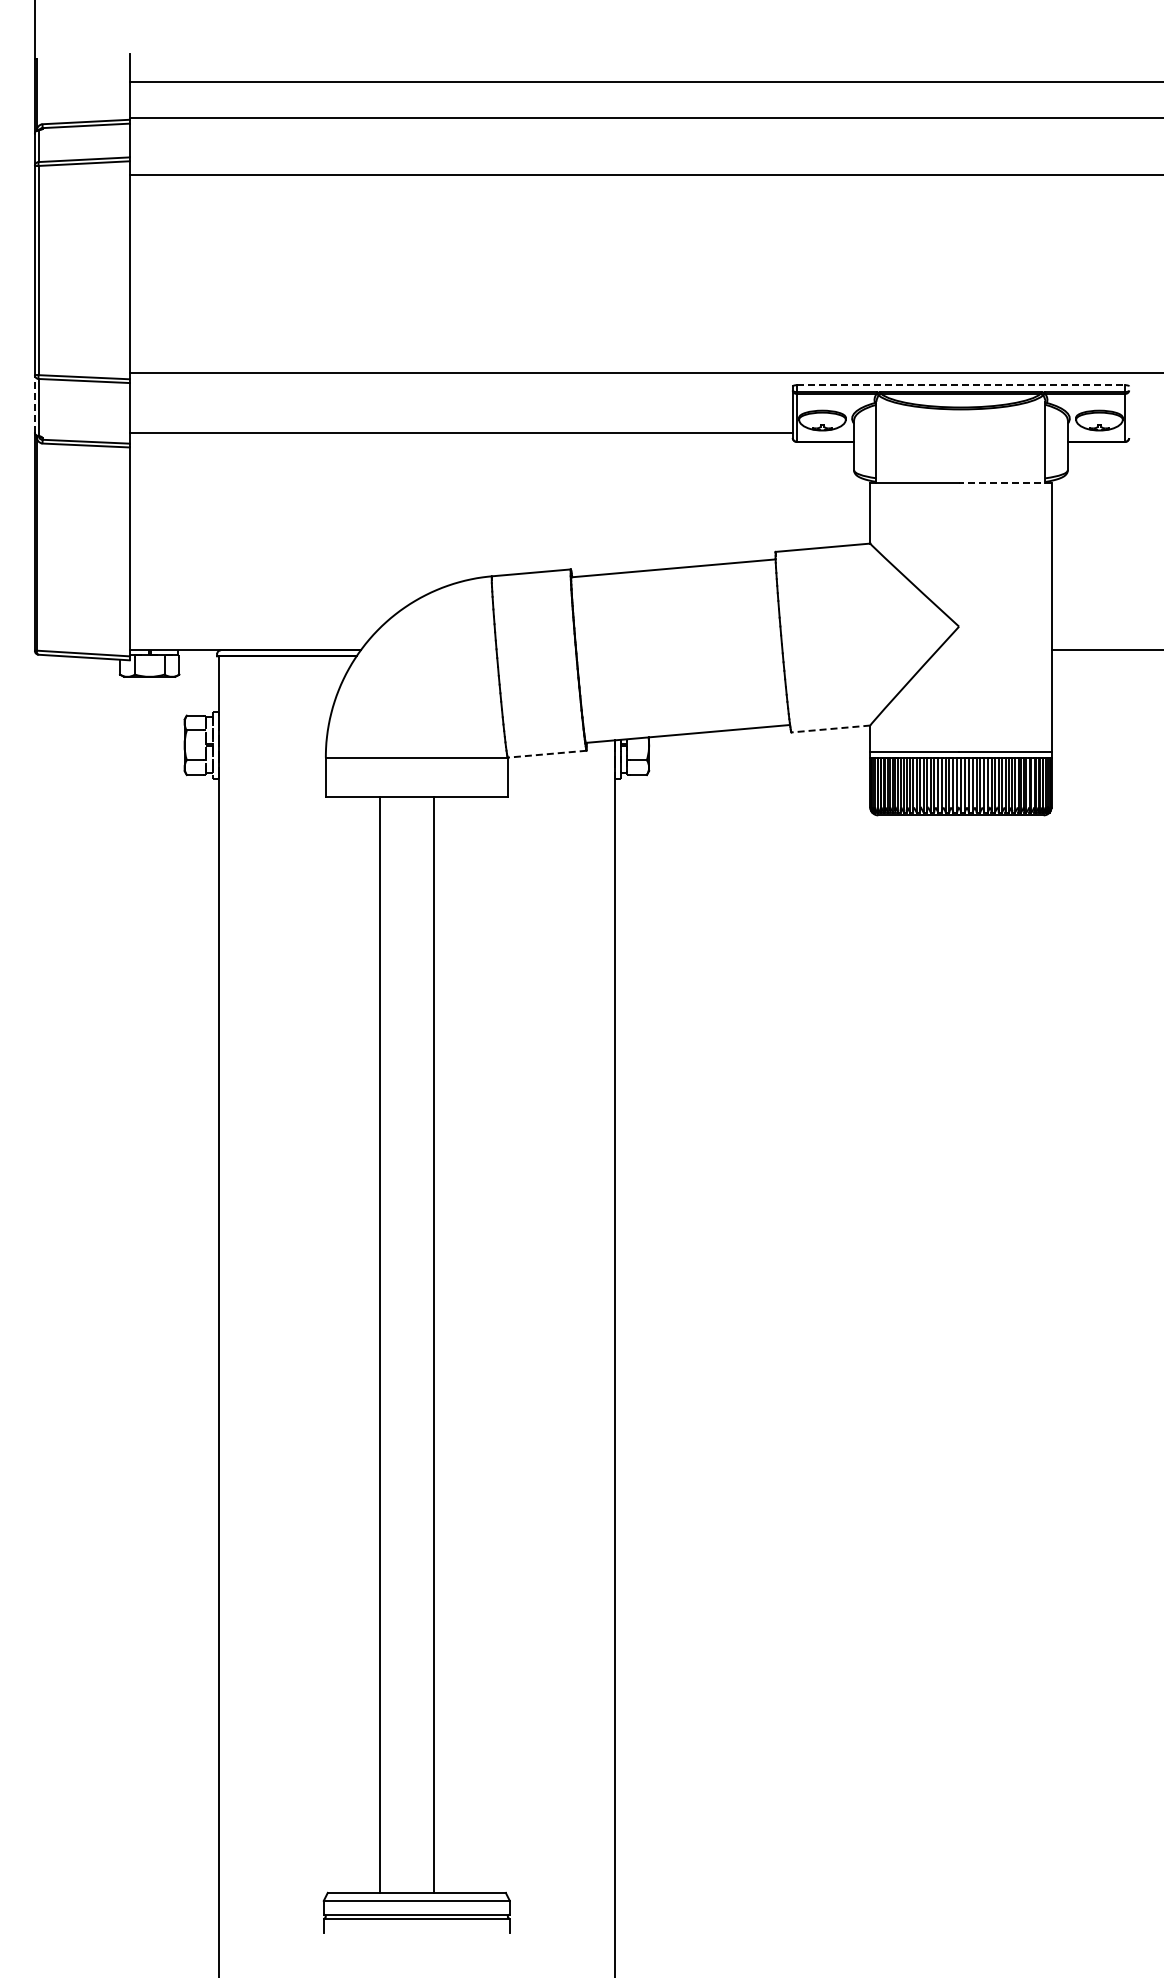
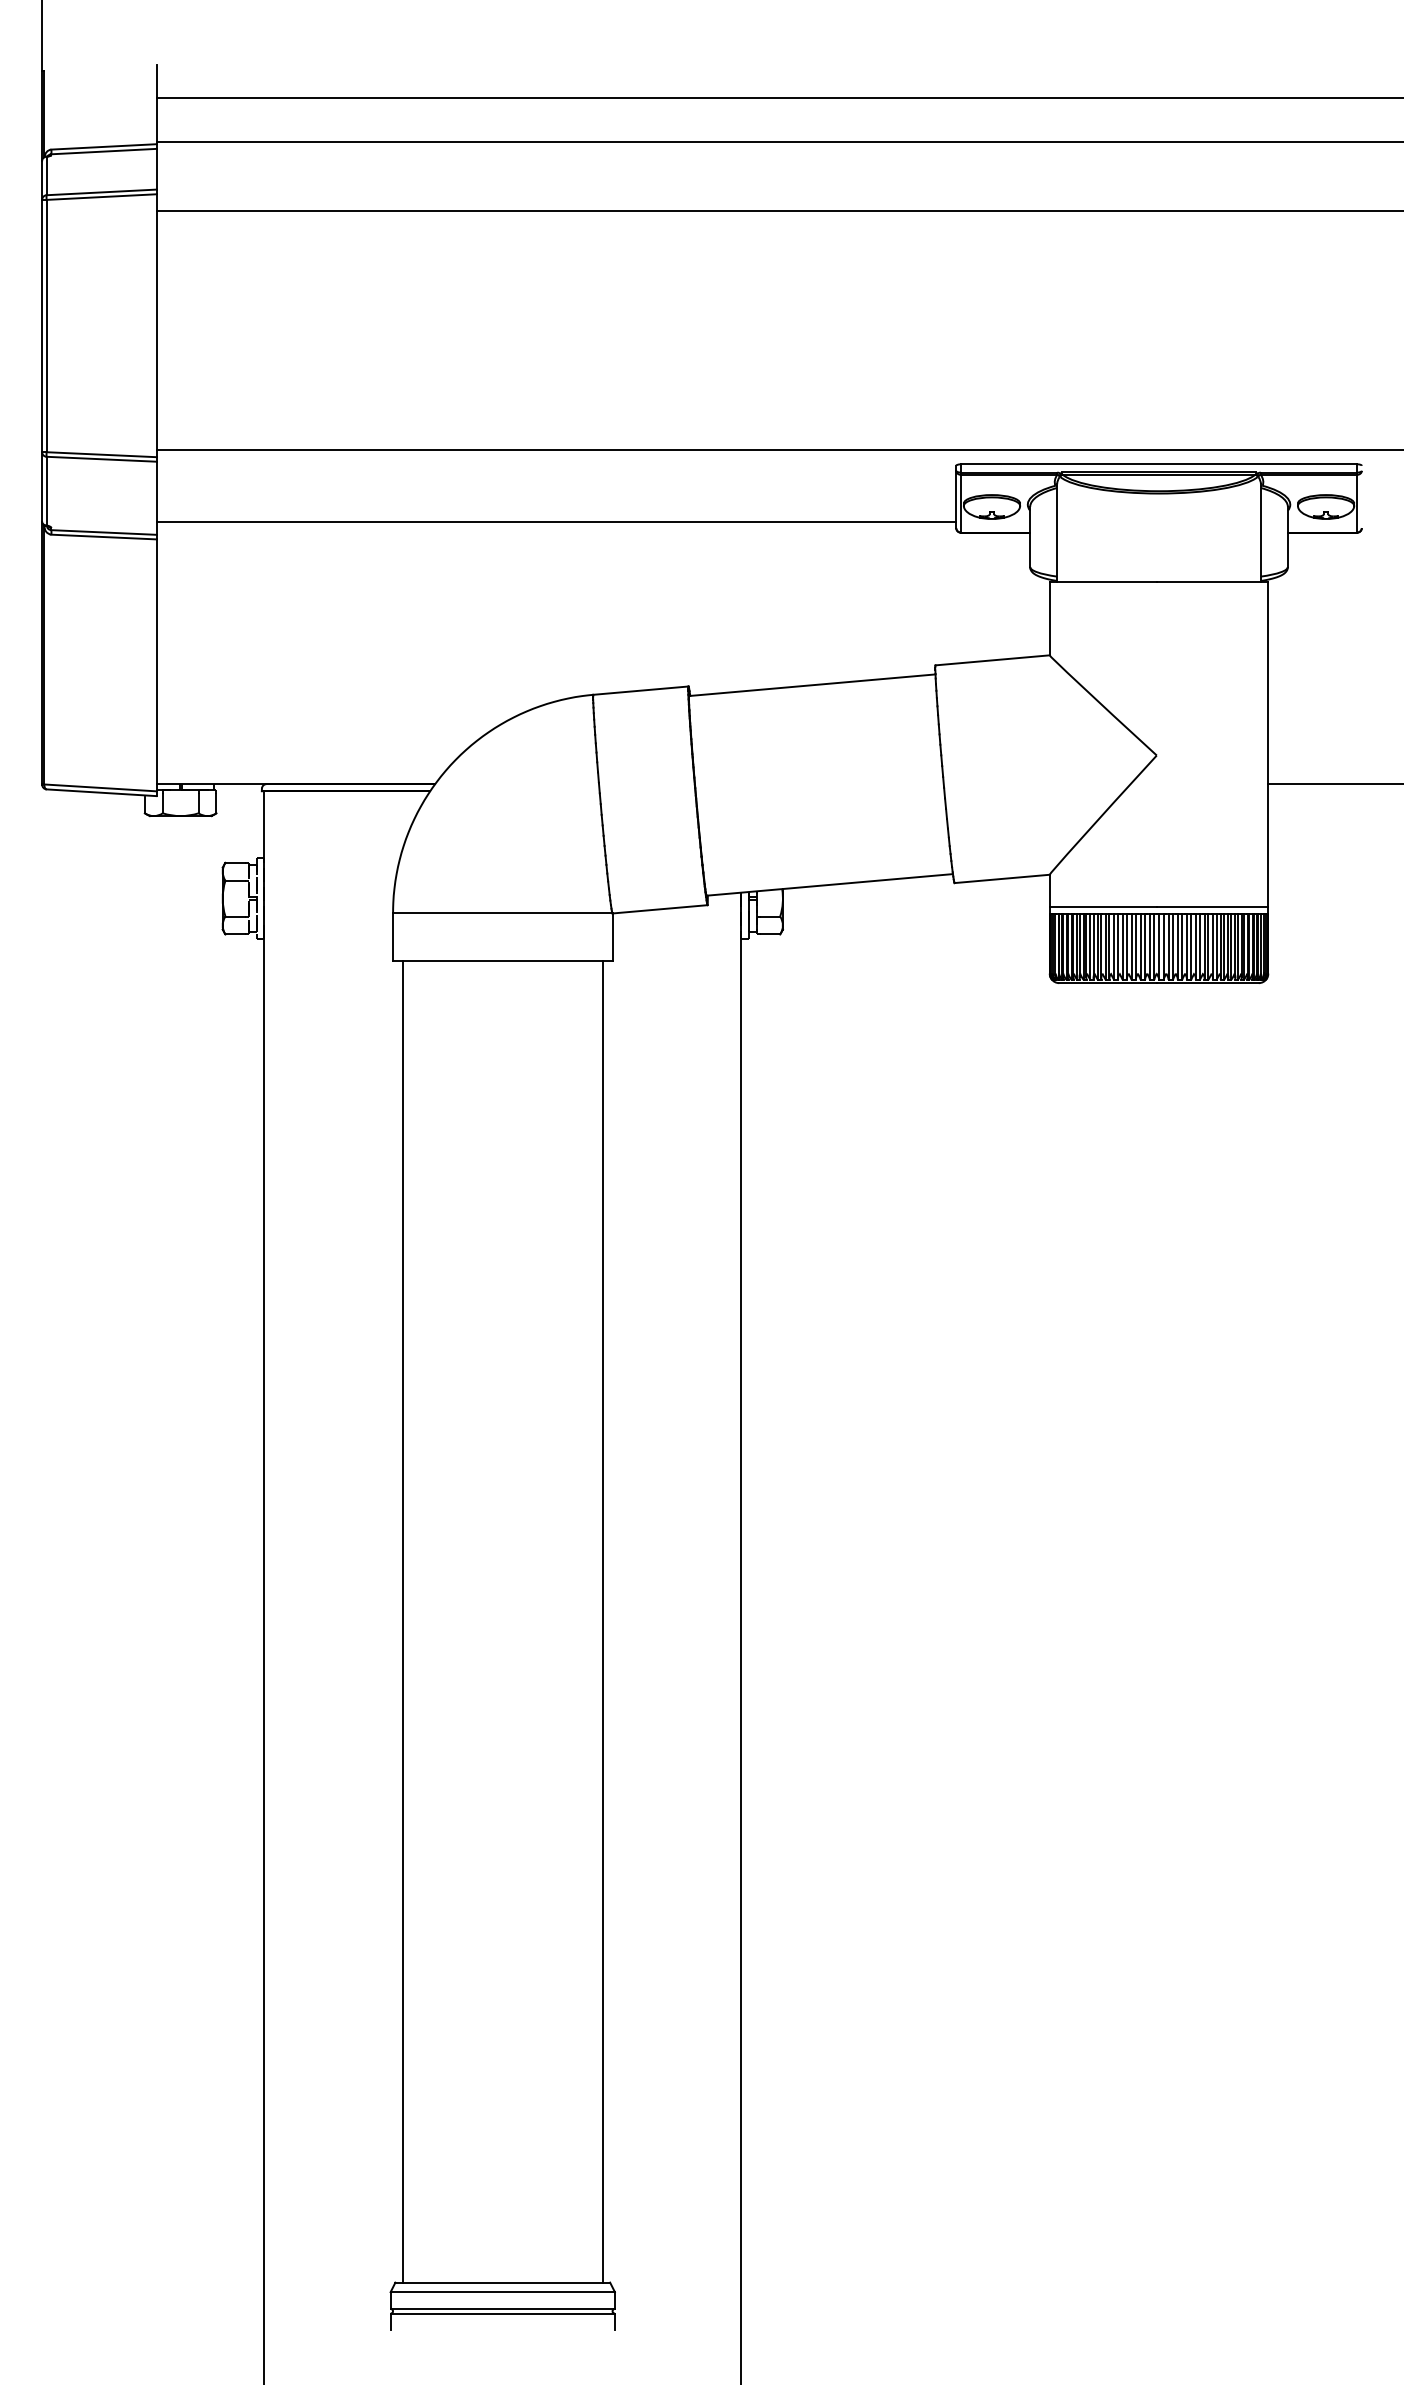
line: (961, 385) -> (1159, 464), dashed -> solid
line: (34, 403) -> (41, 486), dashed -> solid
line: (1004, 483) -> (1211, 582), dashed -> solid
line: (830, 728) -> (1001, 878), dashed -> solid
line: (547, 754) -> (660, 909), dashed -> solid
line: (379, 1344) -> (402, 1621), moved
line: (433, 1344) -> (602, 1621), moved

